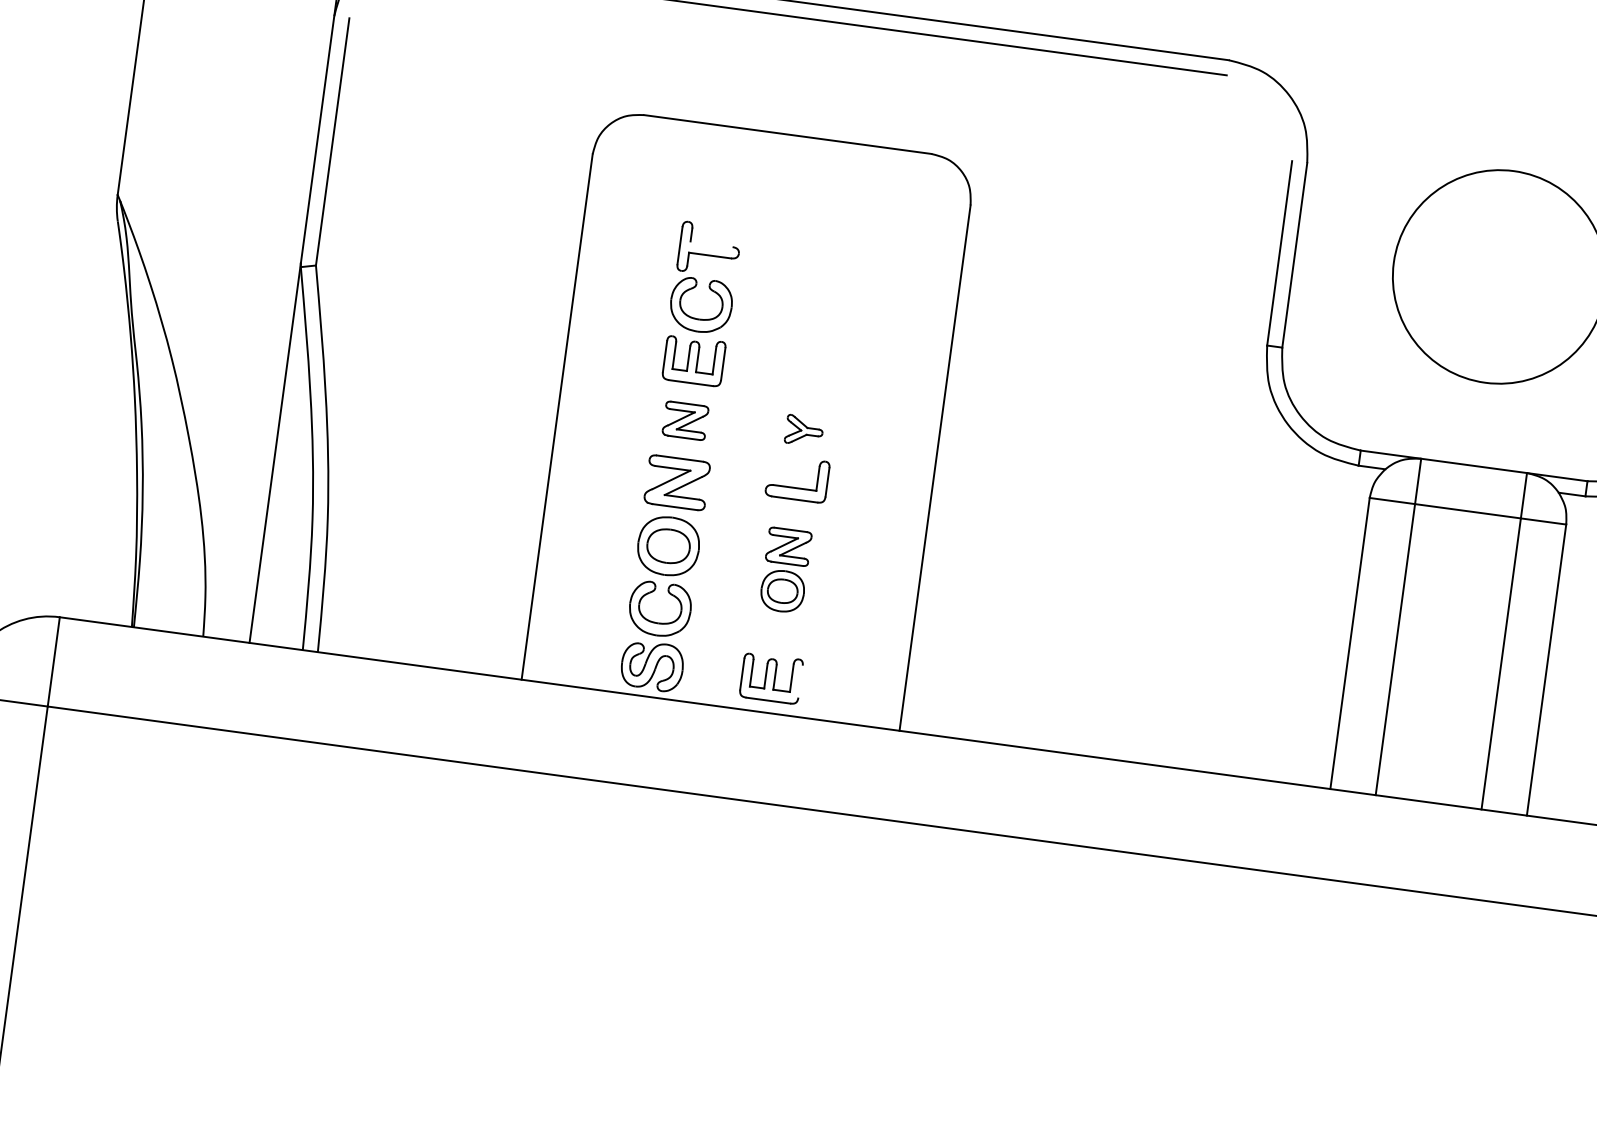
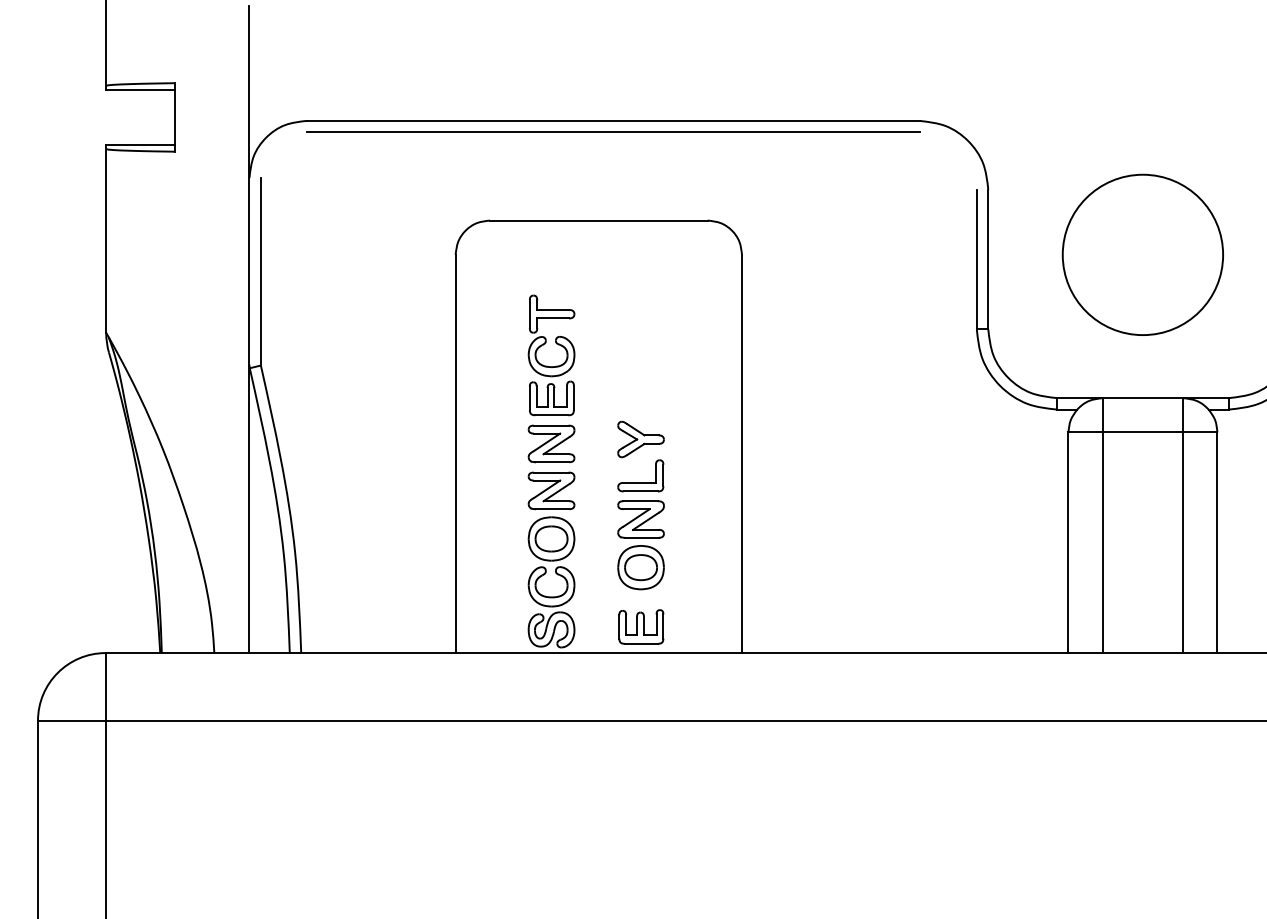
line: (712, 243) -> (553, 309), added
part: (685, 420) -> (551, 443), size x1.43
part: (803, 430) -> (640, 439), size x1.67
part: (784, 570) -> (640, 545), size x1.43
line: (800, 681) -> (663, 626), added

